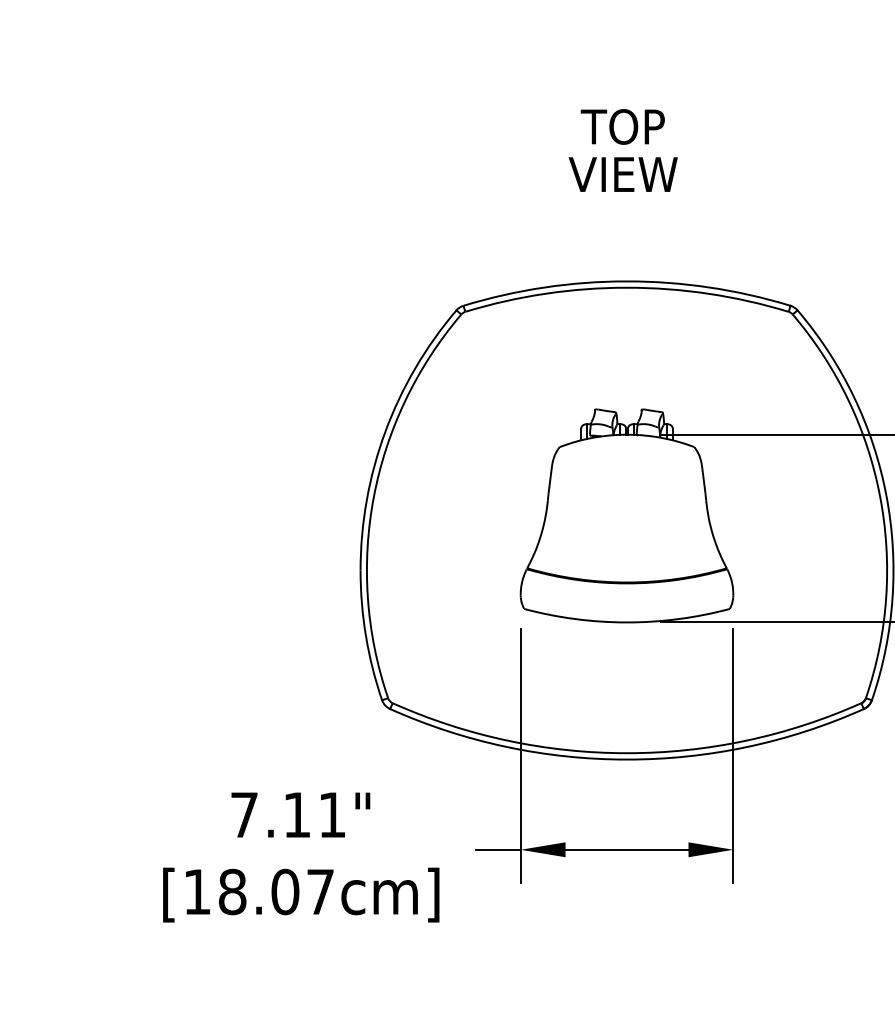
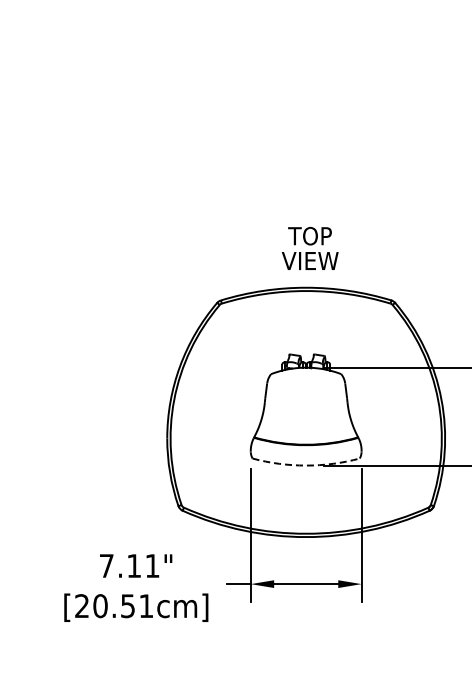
text: (621, 148) -> (309, 247), moved
arc: (627, 622) -> (306, 465), solid -> dashed
text: (259, 892) -> (114, 606), [18.07cm] -> [20.51cm]

